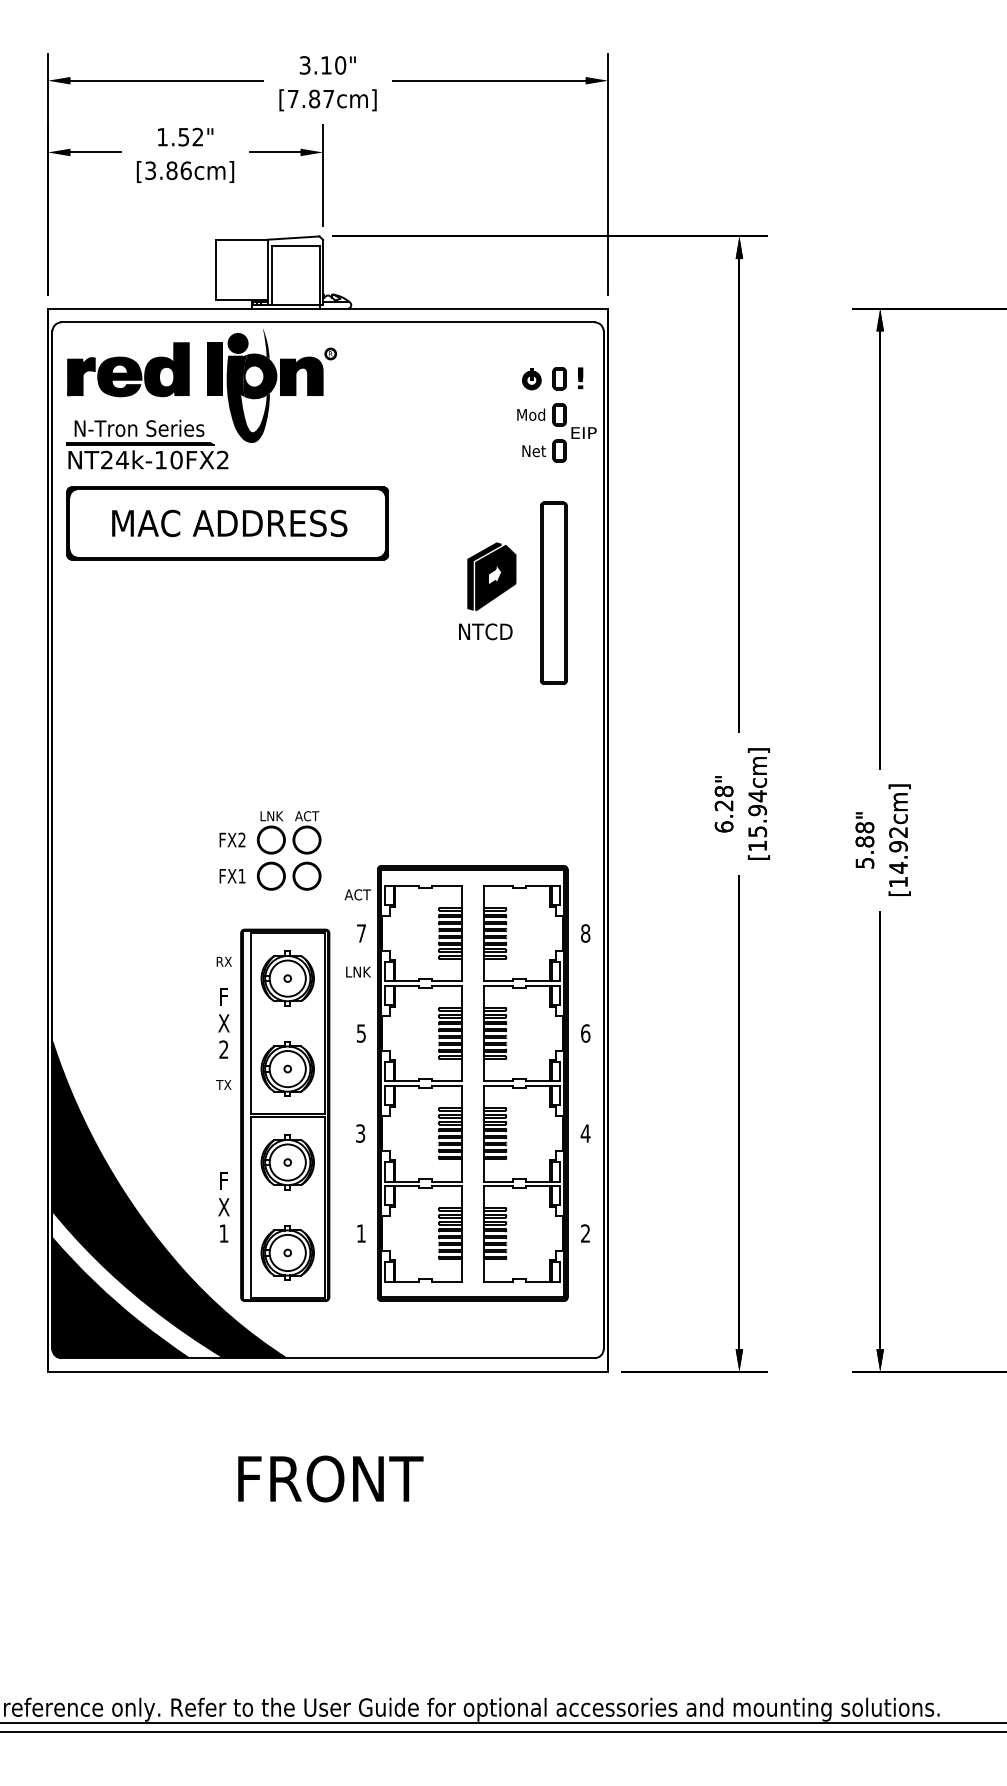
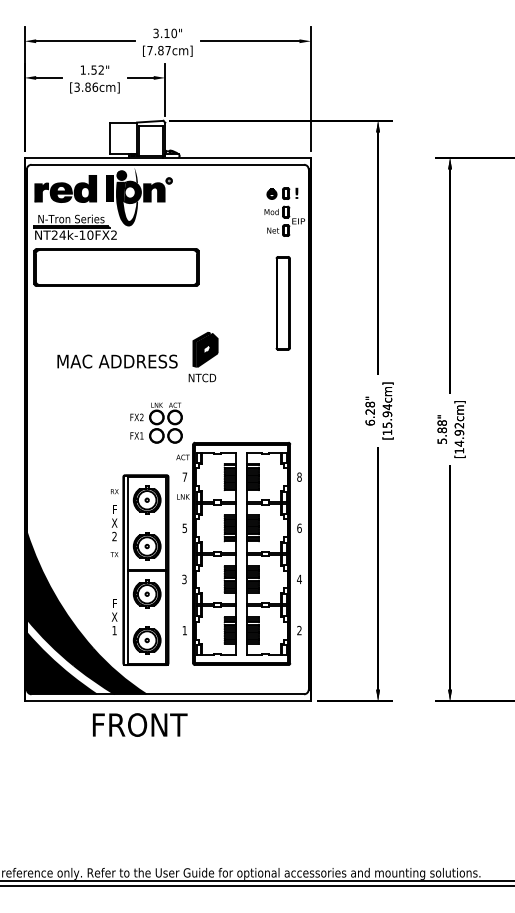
text: (229, 523) -> (117, 361), moved
part: (487, 591) -> (203, 357), moved
part: (270, 849) -> (156, 422), moved
text: (331, 1477) -> (140, 724), moved

